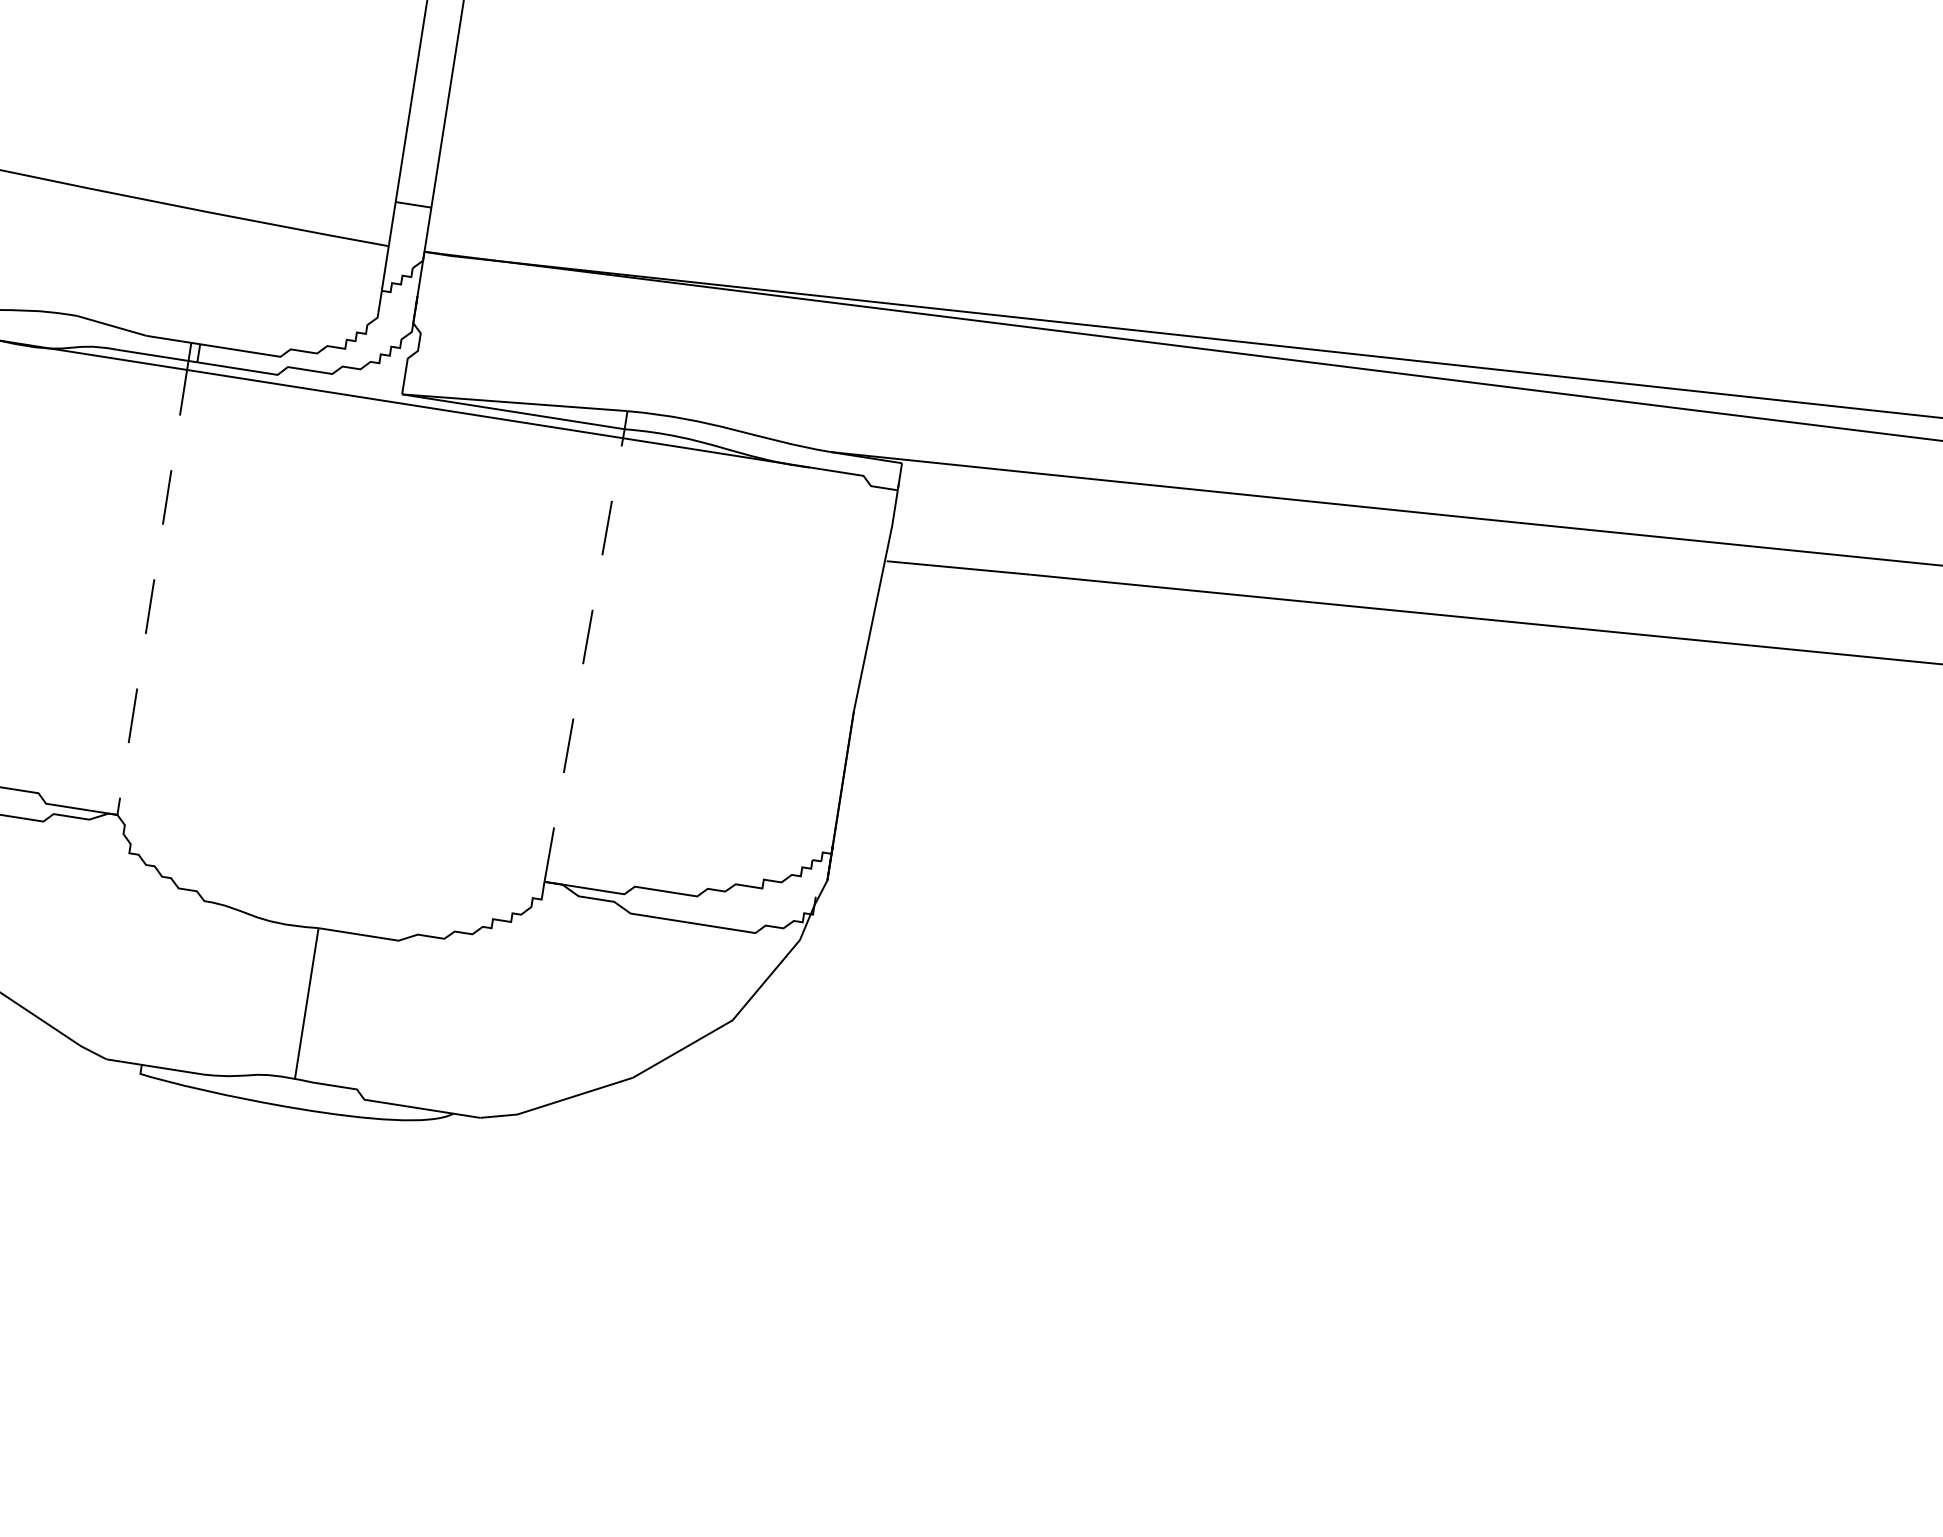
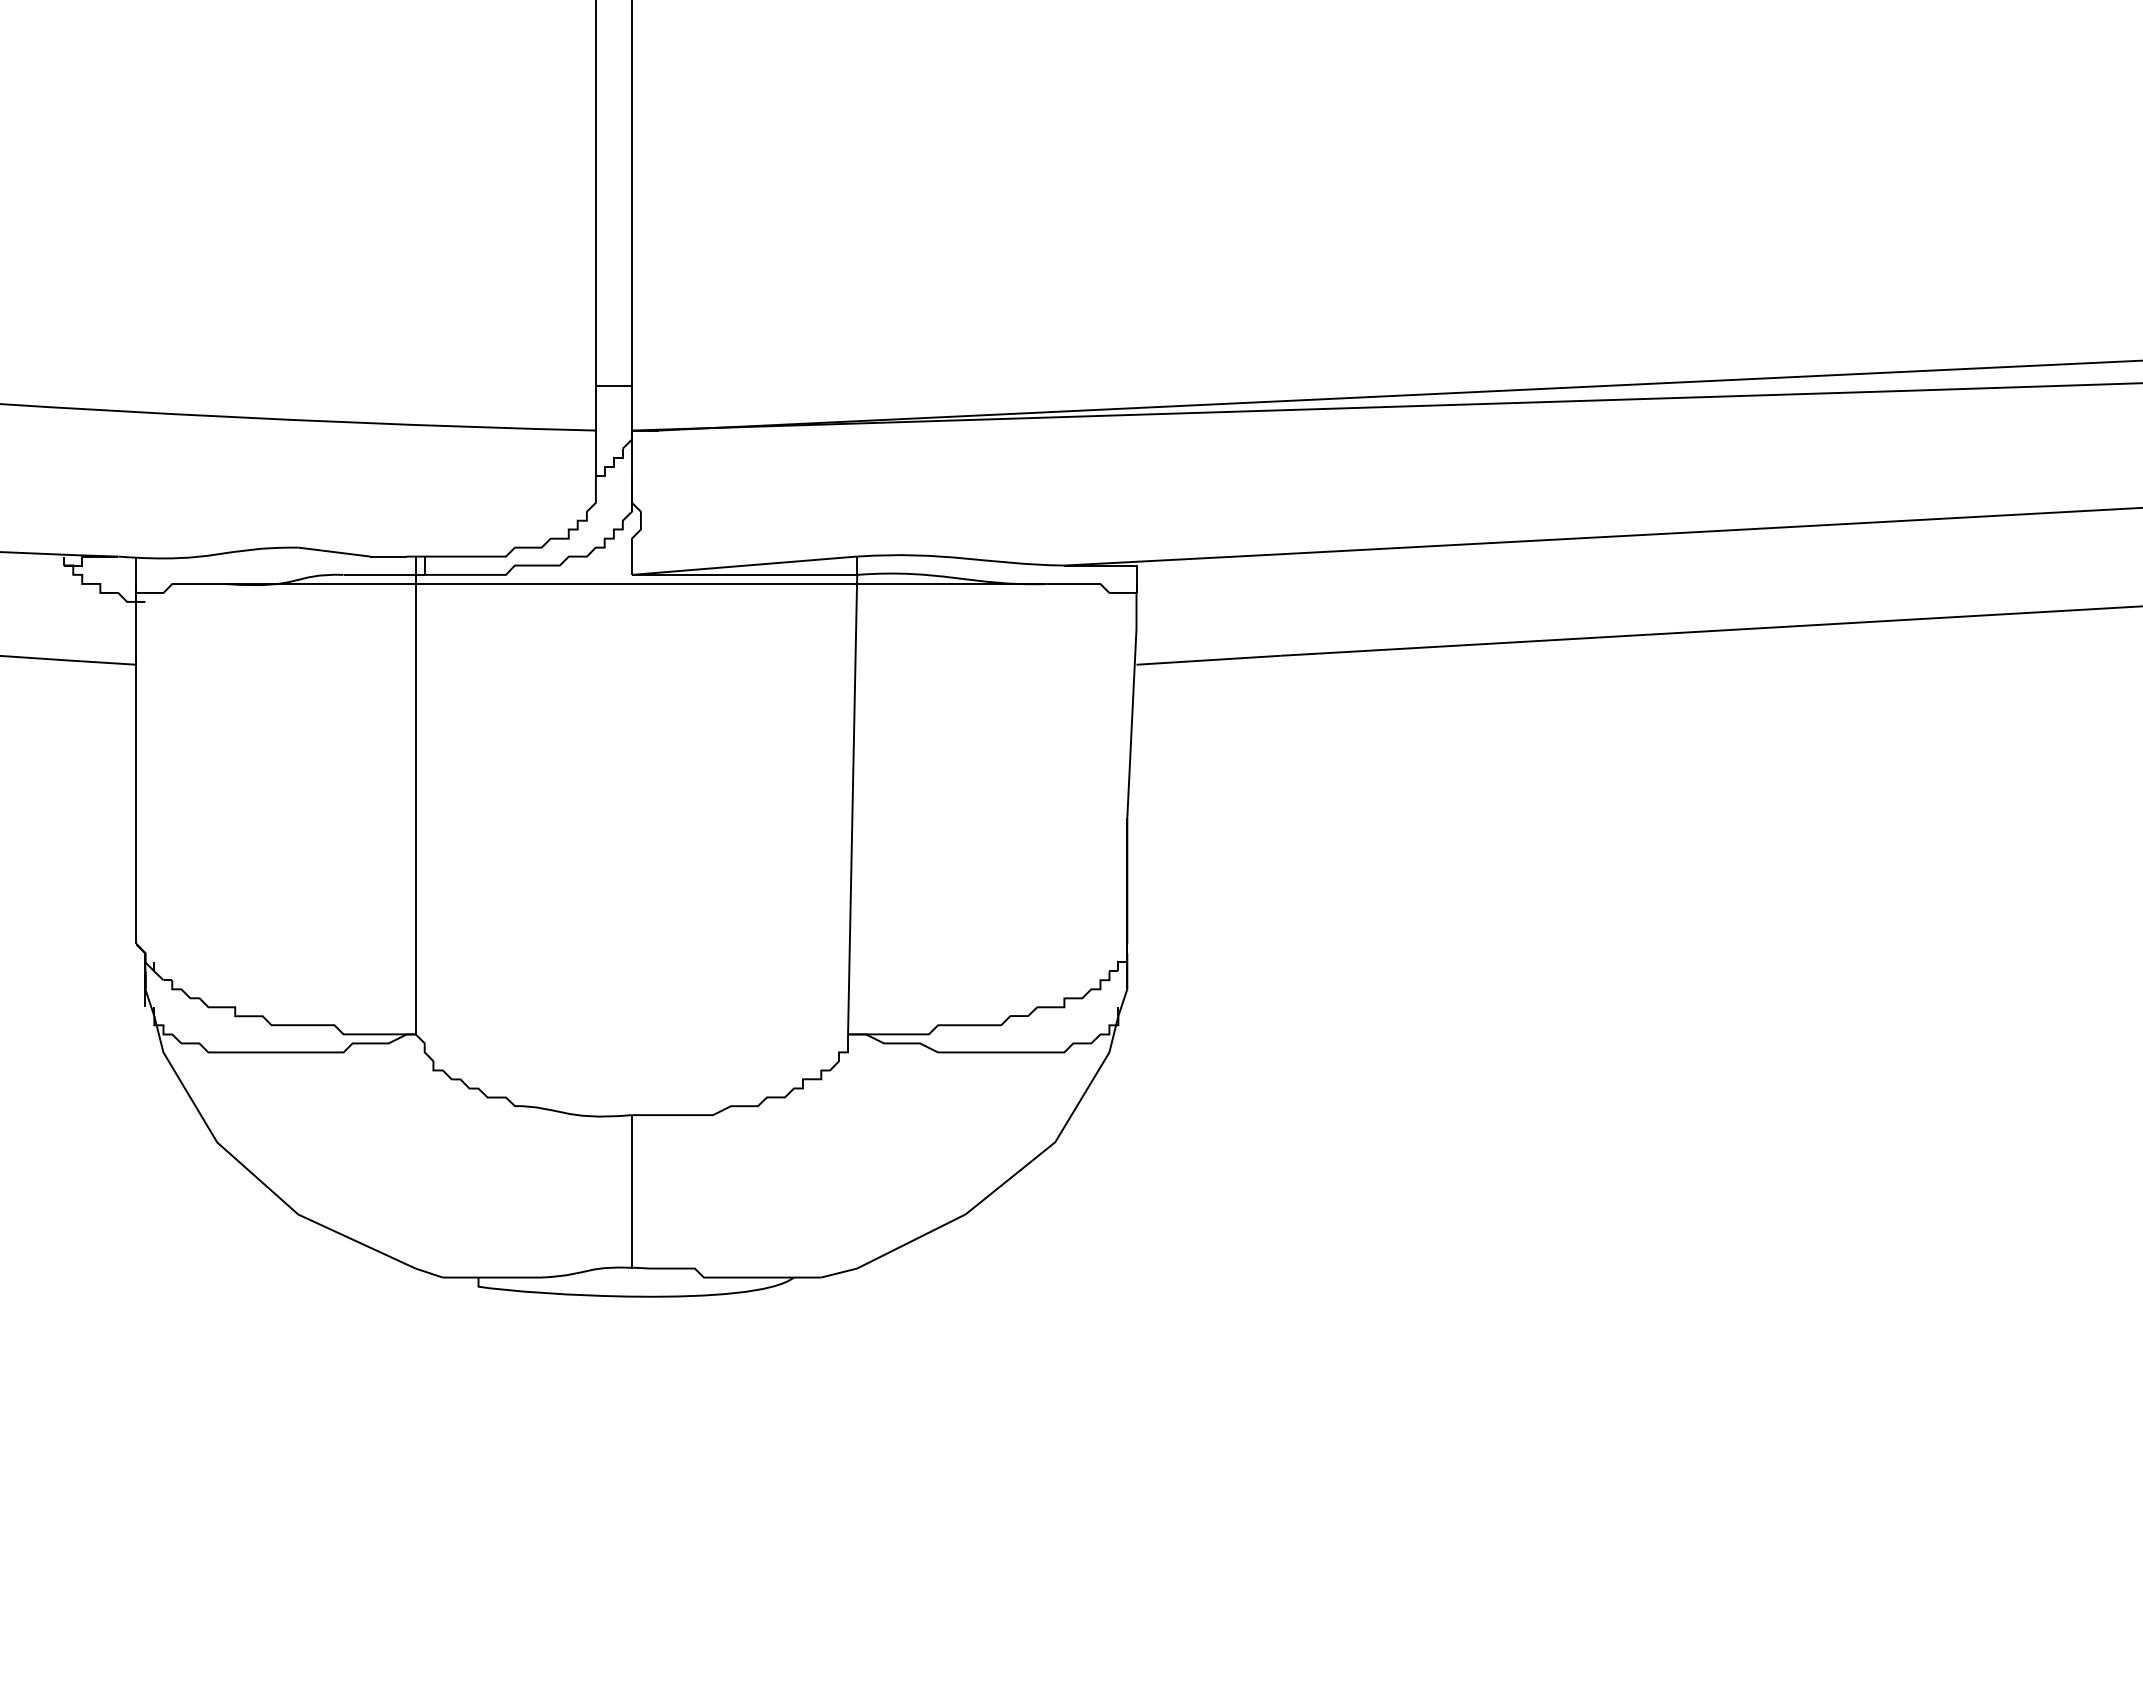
line: (152, 587) -> (415, 804), dashed -> solid
line: (584, 655) -> (852, 804), dashed -> solid

